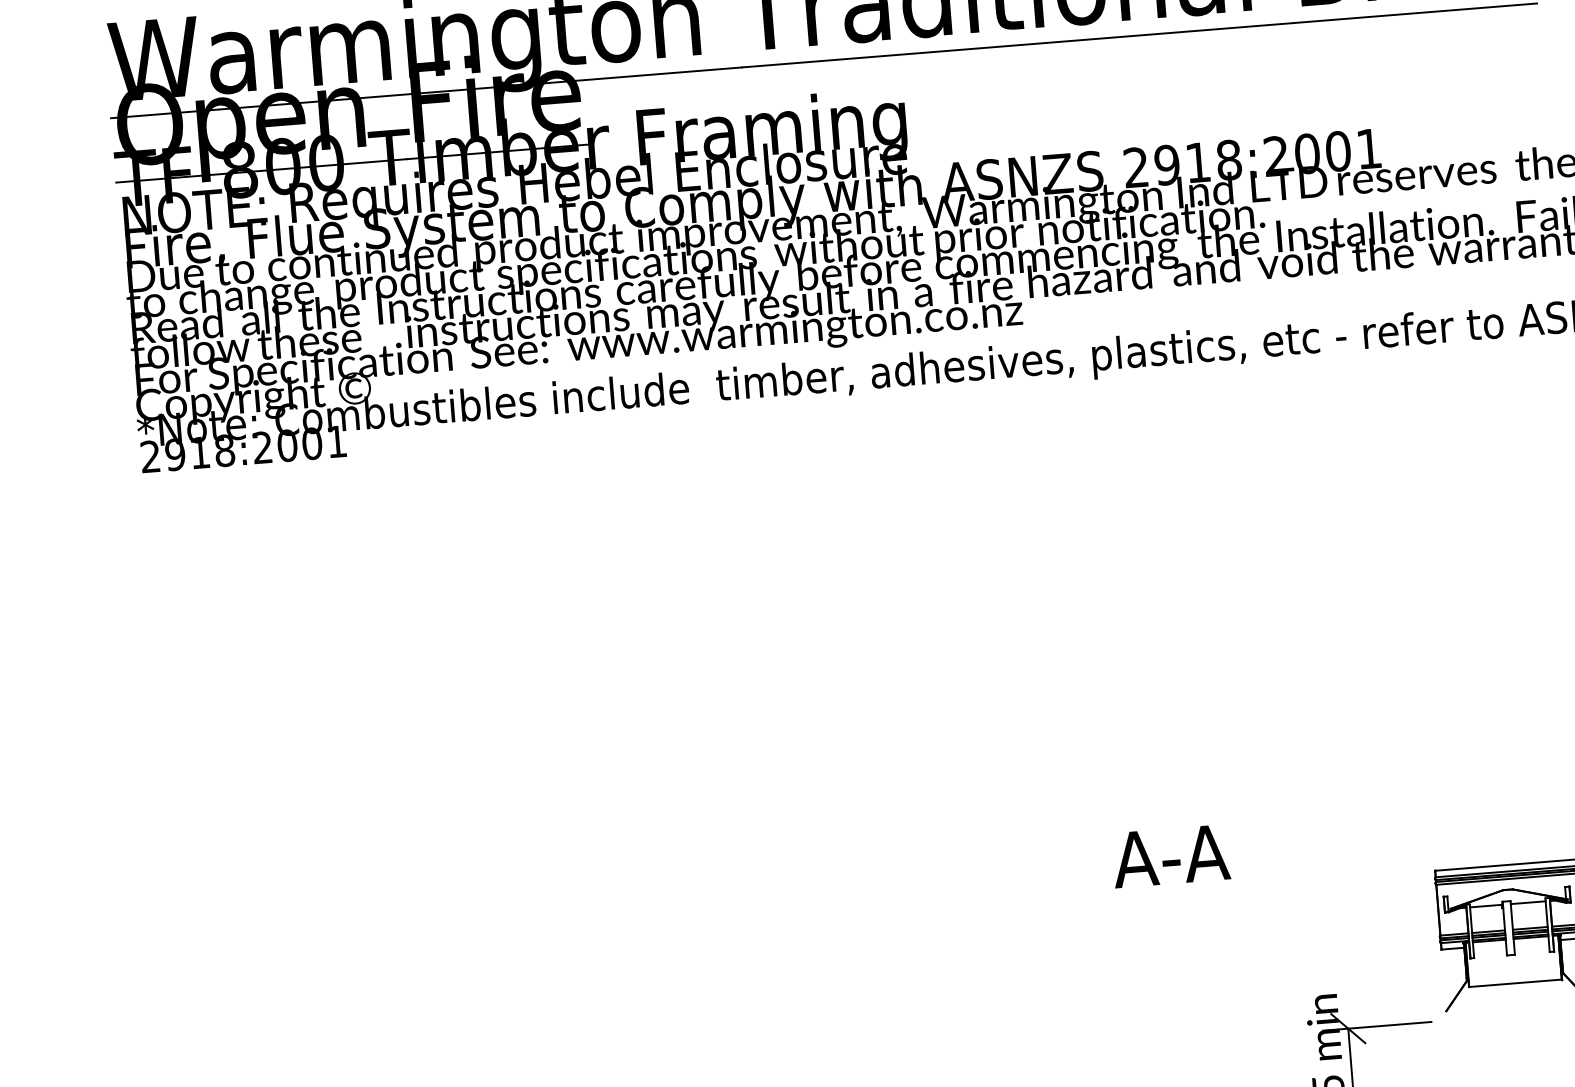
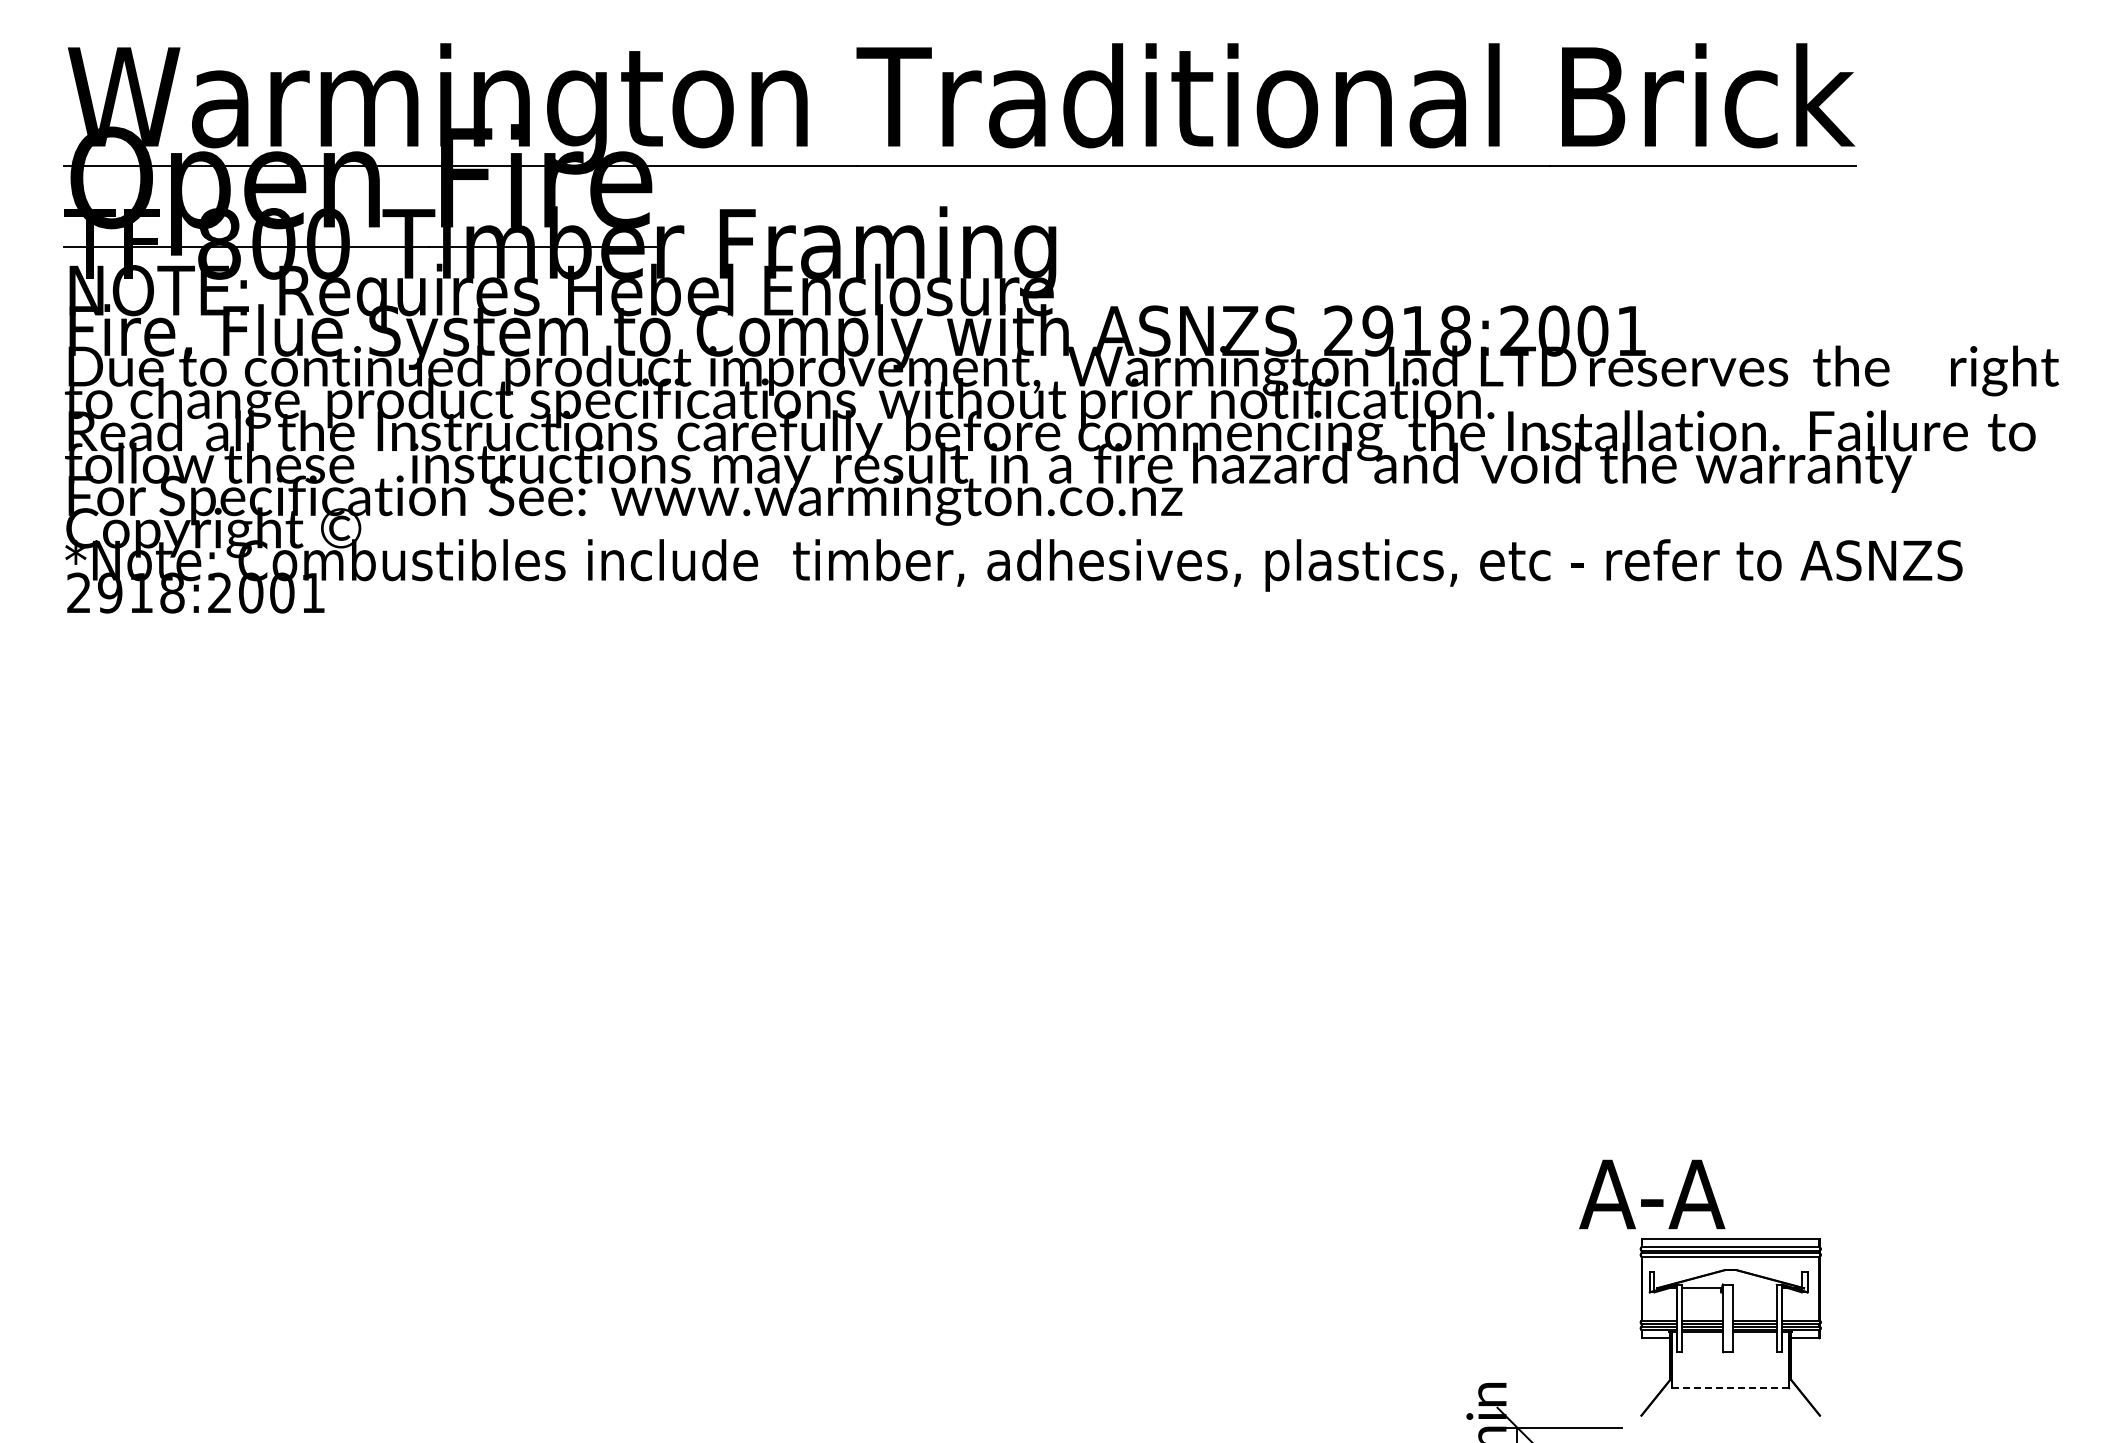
text: (1171, 856) -> (1652, 1194), moved
line: (1528, 902) -> (1754, 1288), removed
line: (1516, 983) -> (1731, 1387), solid -> dashed

